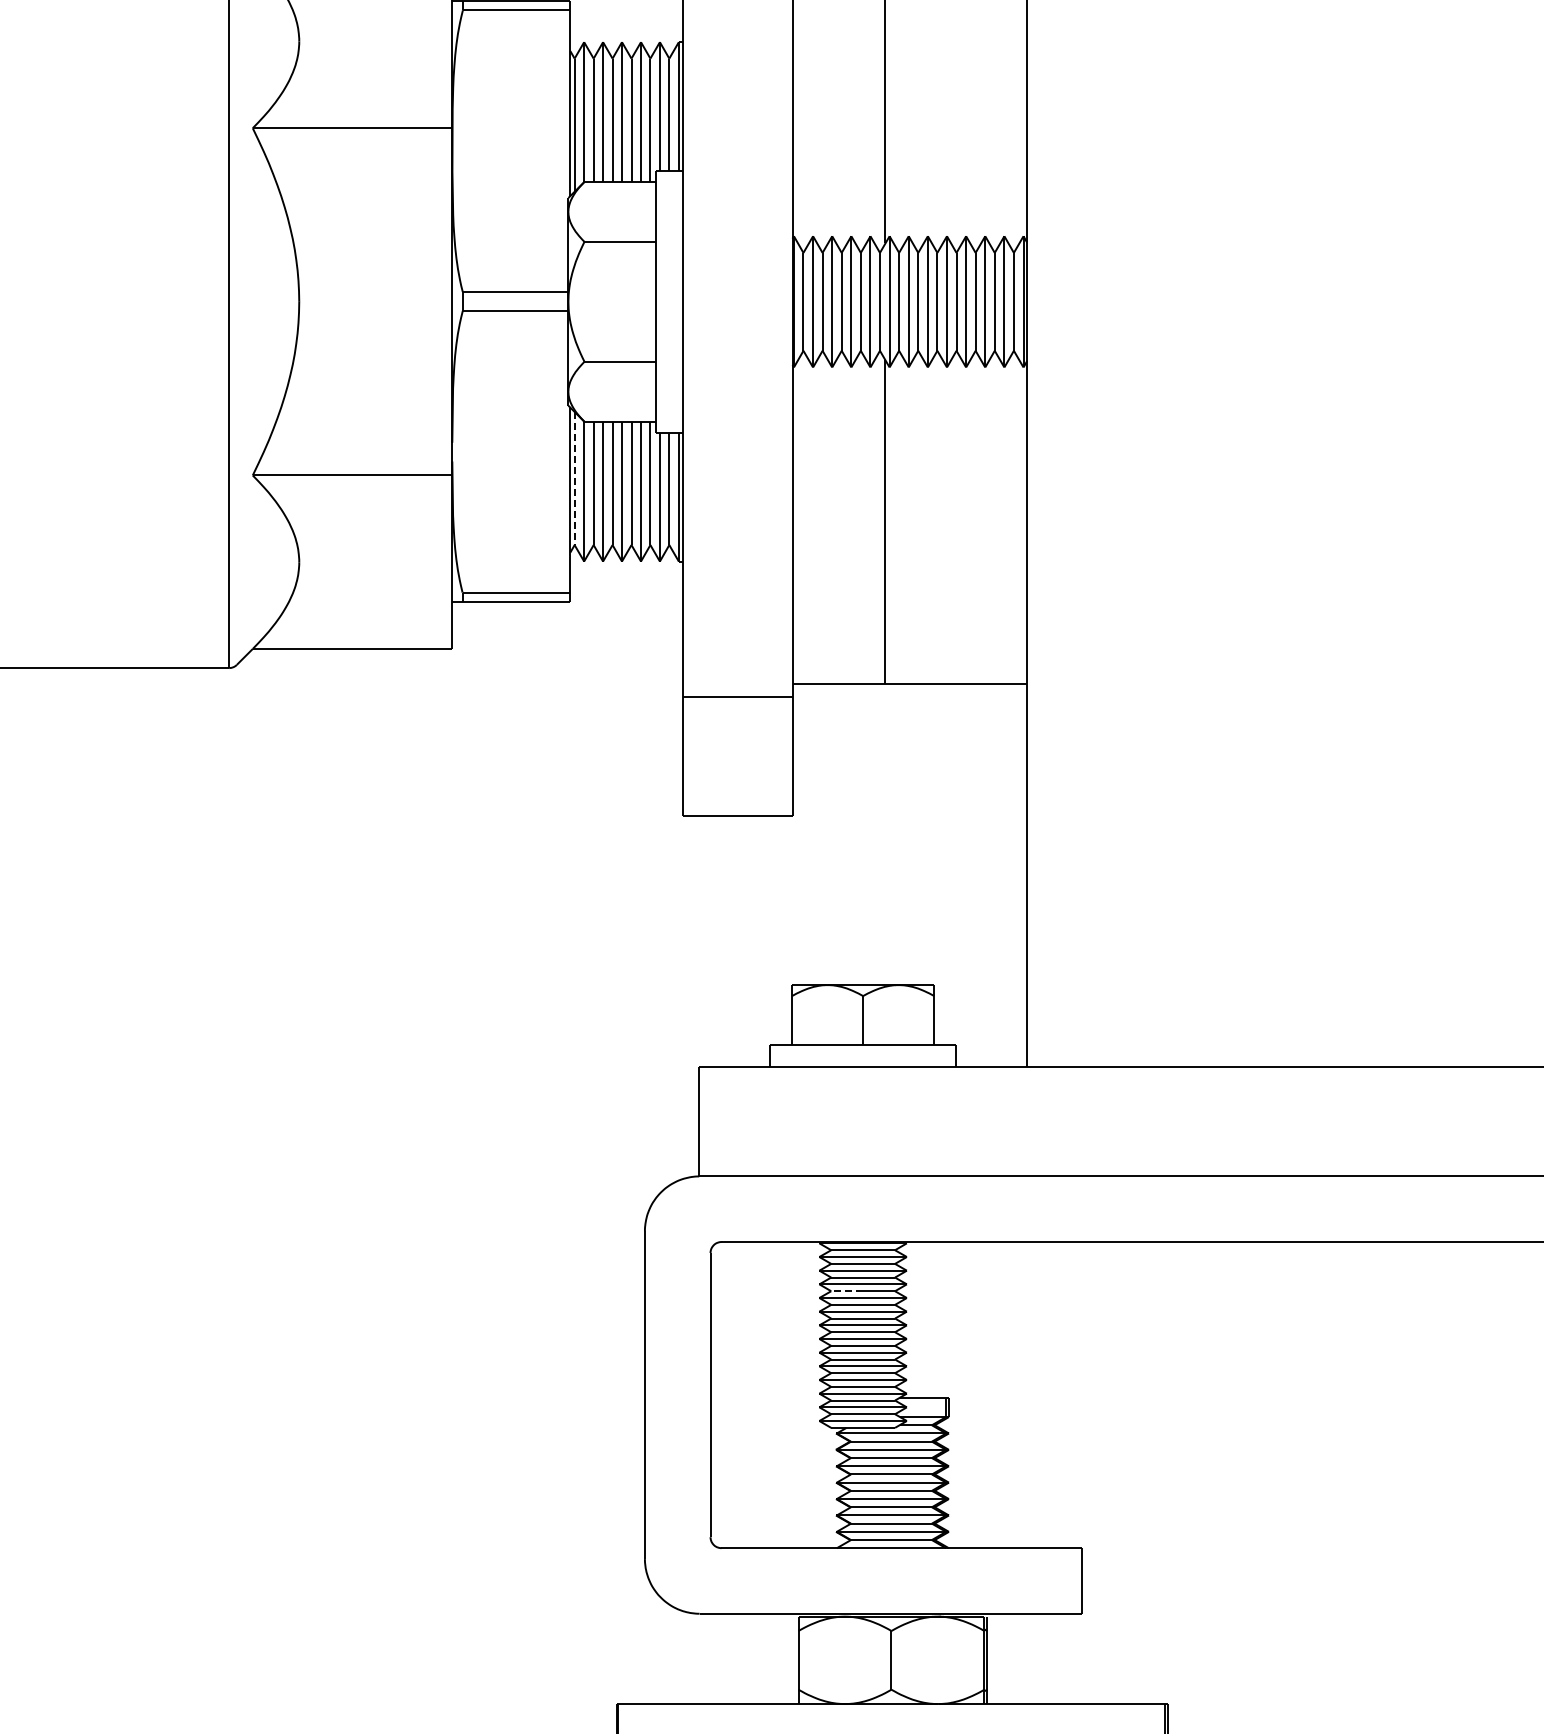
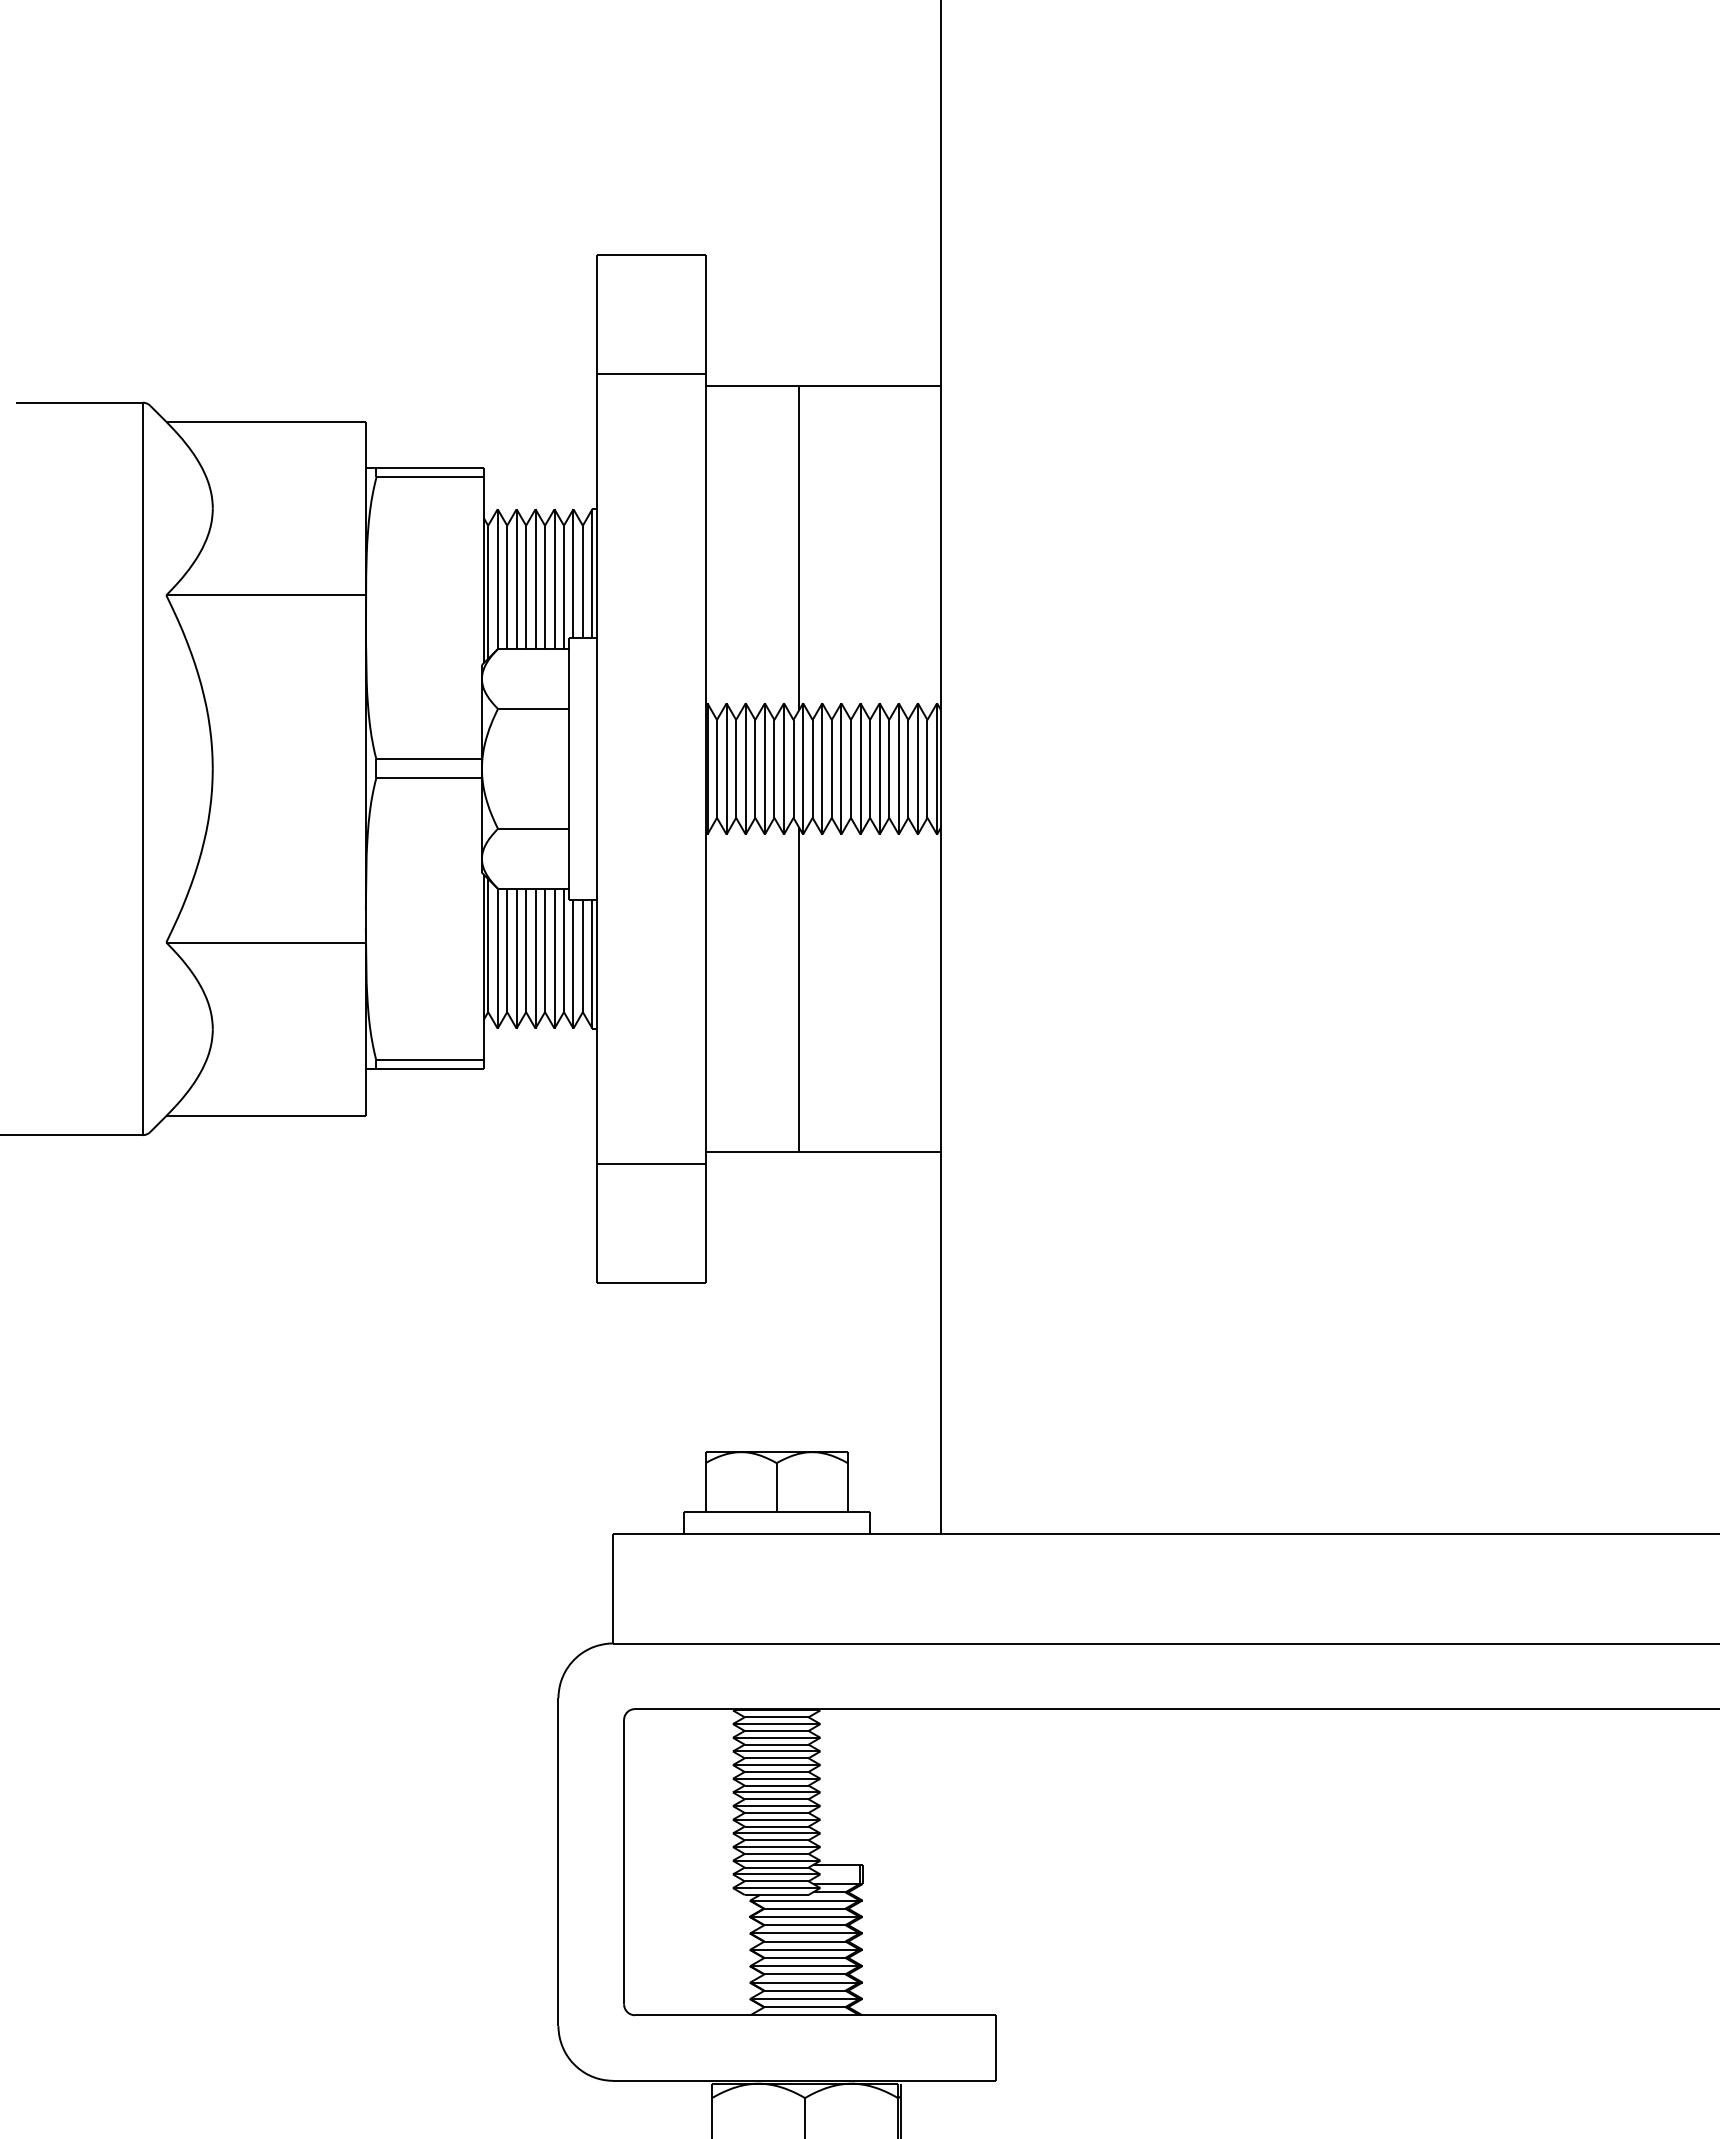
line: (574, 478) -> (488, 945), dashed -> solid
line: (846, 1291) -> (760, 1758), dashed -> solid

